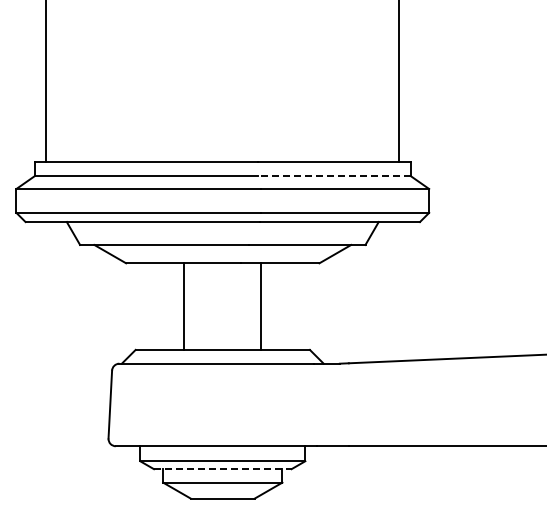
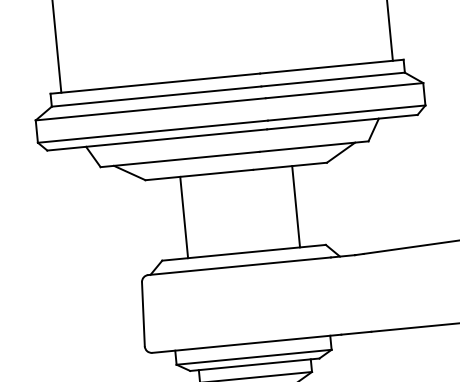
line: (333, 176) -> (332, 79), dashed -> solid
line: (184, 306) -> (184, 217), moved
line: (261, 306) -> (296, 206), moved
line: (222, 469) -> (254, 365), dashed -> solid

